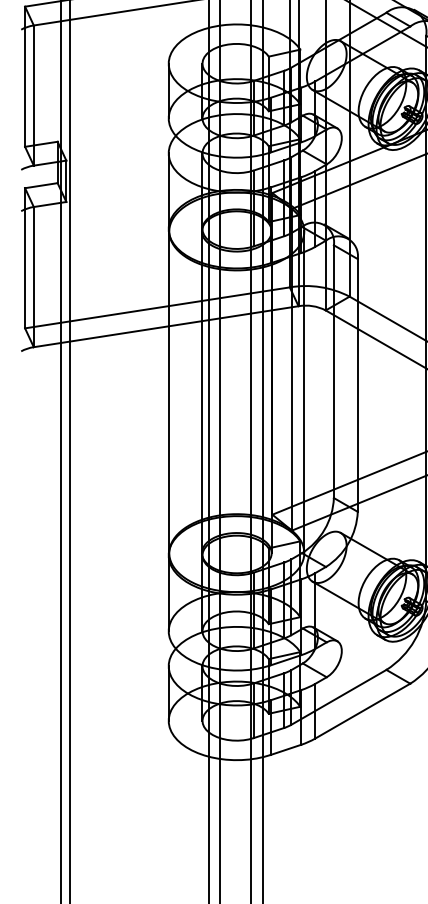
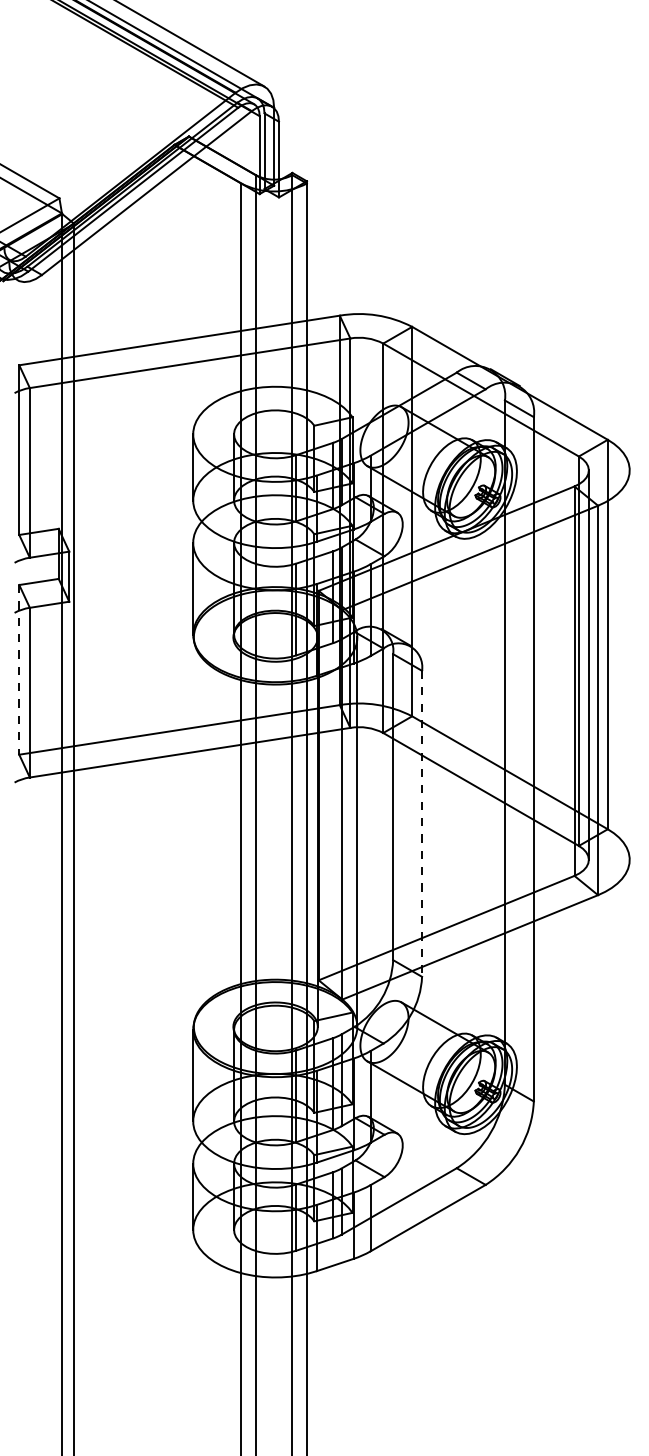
line: (25, 257) -> (19, 669), solid -> dashed
line: (358, 385) -> (422, 823), solid -> dashed
line: (168, 391) -> (193, 831), removed
line: (202, 391) -> (233, 831), removed

